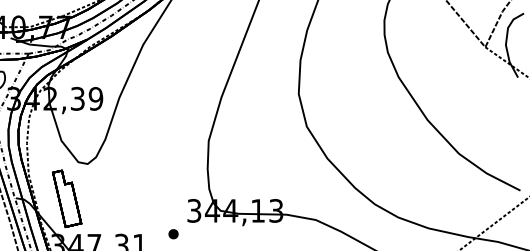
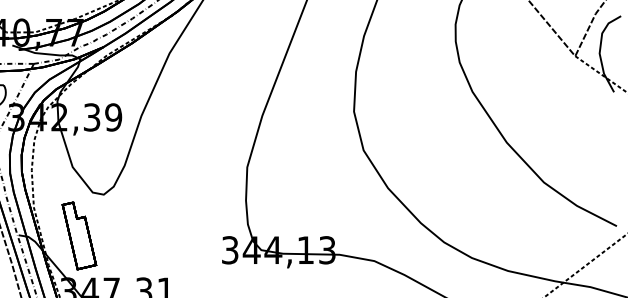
part: (173, 233) -> (205, 277), removed

